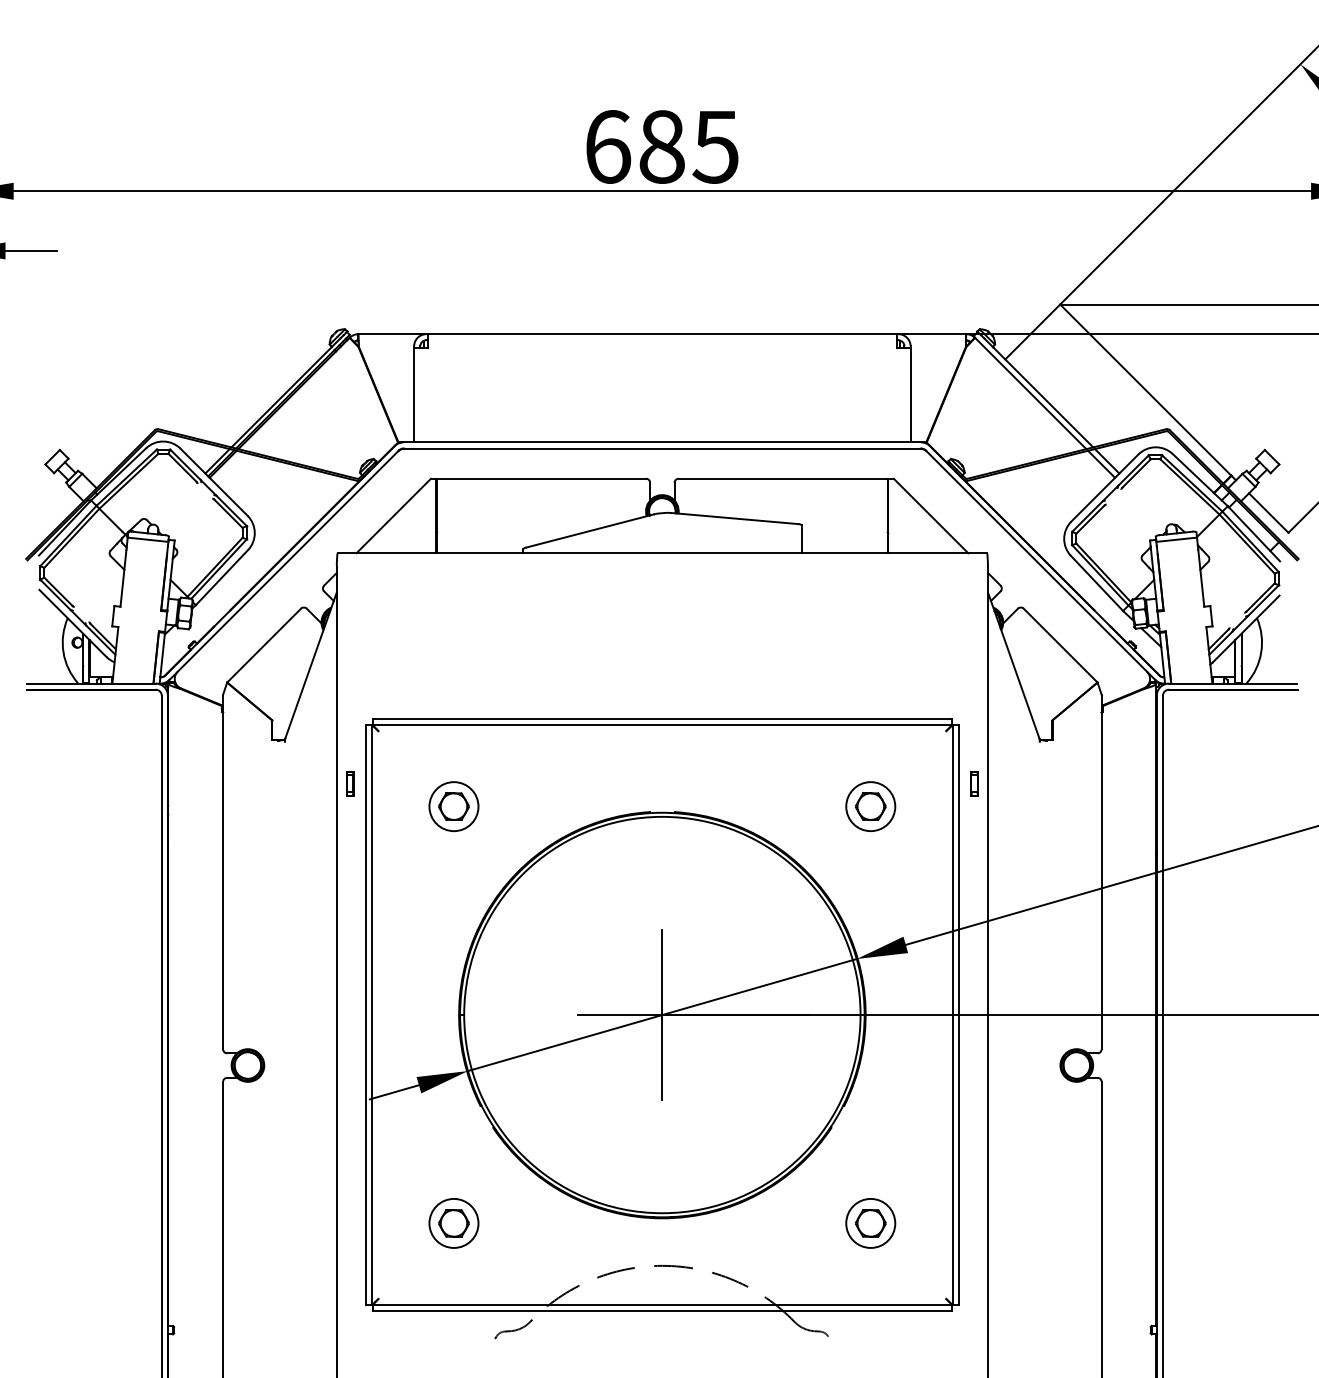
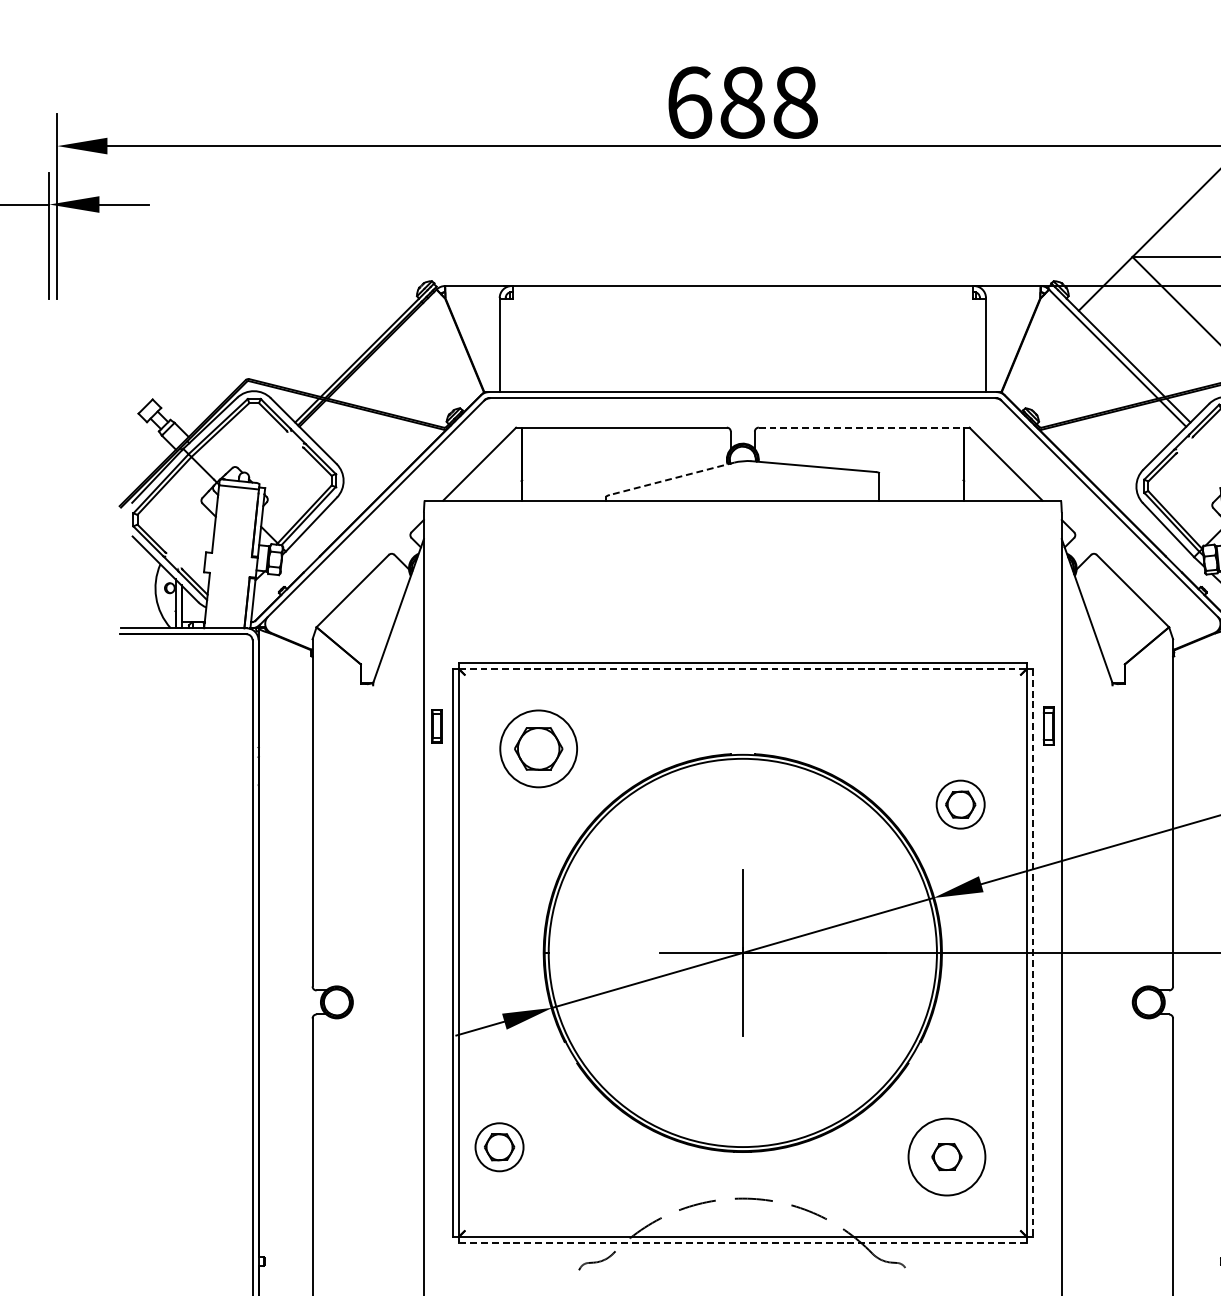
text: (715, 146) -> (794, 102), 685 -> 688
line: (783, 478) -> (861, 427), solid -> dashed
line: (590, 530) -> (672, 478), solid -> dashed
line: (662, 724) -> (742, 668), solid -> dashed
part: (350, 783) -> (437, 726), size x1.4
part: (974, 783) -> (1048, 726), size x1.6
part: (453, 806) -> (538, 748), size x1.6
part: (870, 806) -> (960, 804), moved
line: (958, 1015) -> (1032, 953), solid -> dashed
circle: (870, 1222) -> (946, 1156), size x1.6
part: (453, 1223) -> (499, 1147), moved
line: (662, 1311) -> (742, 1243), solid -> dashed

